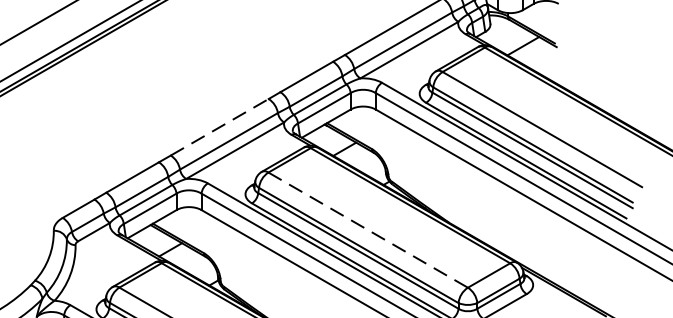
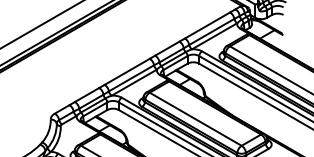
line: (220, 126) -> (127, 71), dashed -> solid
line: (369, 230) -> (196, 119), dashed -> solid

